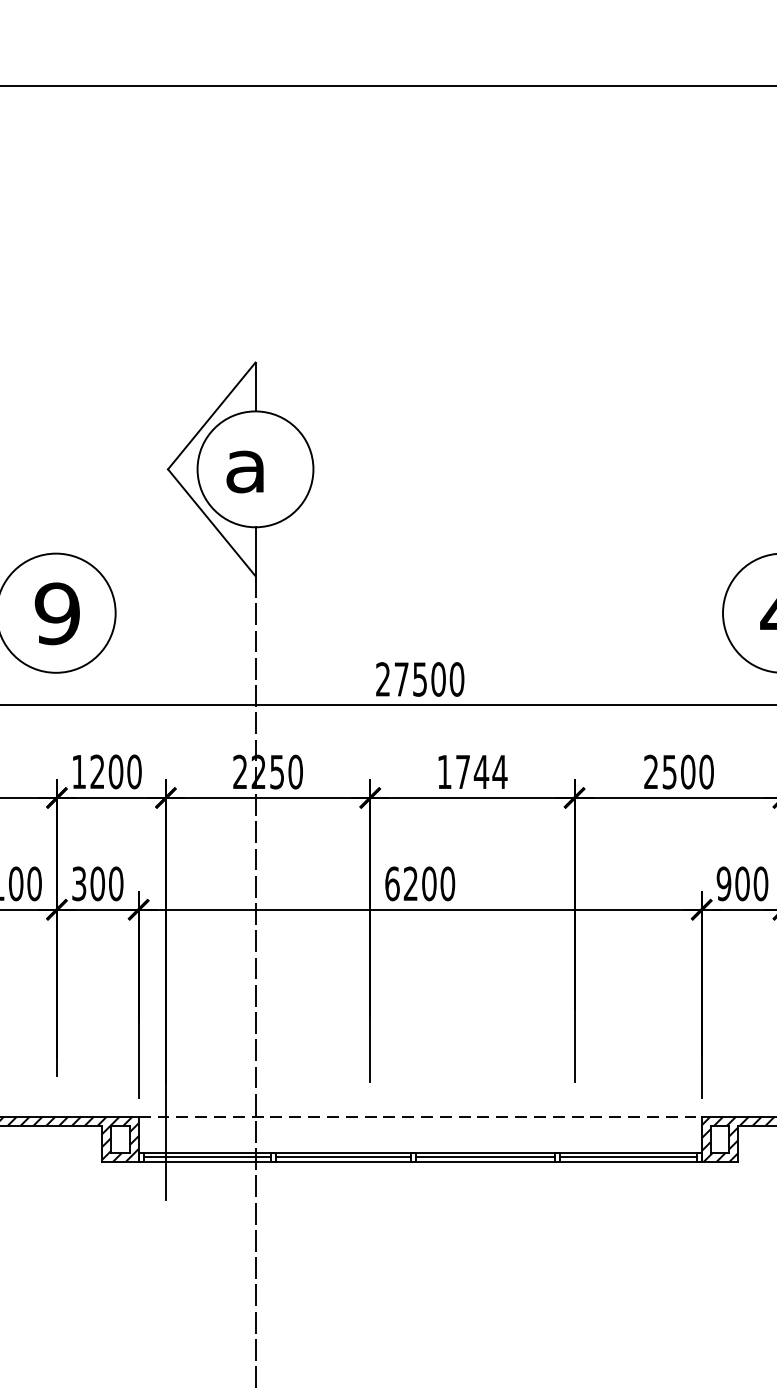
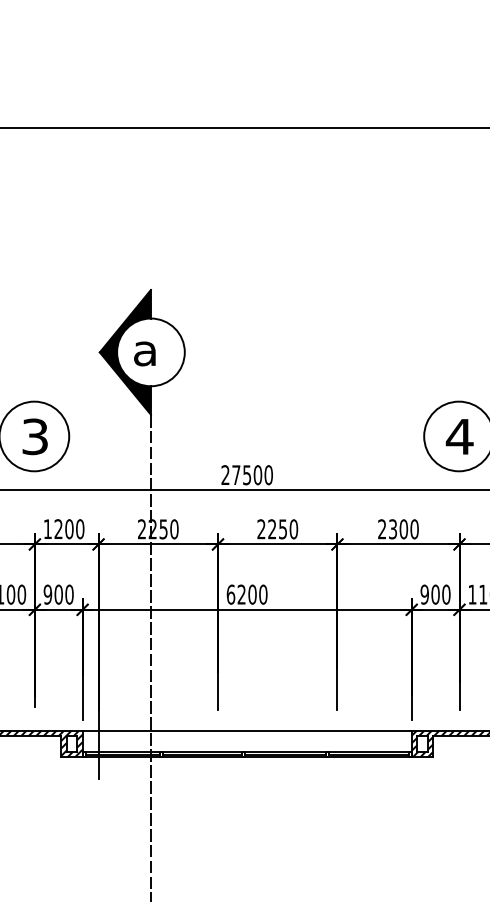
fill: (210, 469) -> (124, 352), added
text: (57, 613) -> (35, 436), 9 -> 3
text: (670, 770) -> (393, 528), 2500 -> 2300
text: (472, 772) -> (277, 529), 1744 -> 2250
text: (78, 883) -> (47, 594), 300 -> 900
line: (420, 1116) -> (247, 730), dashed -> solid

